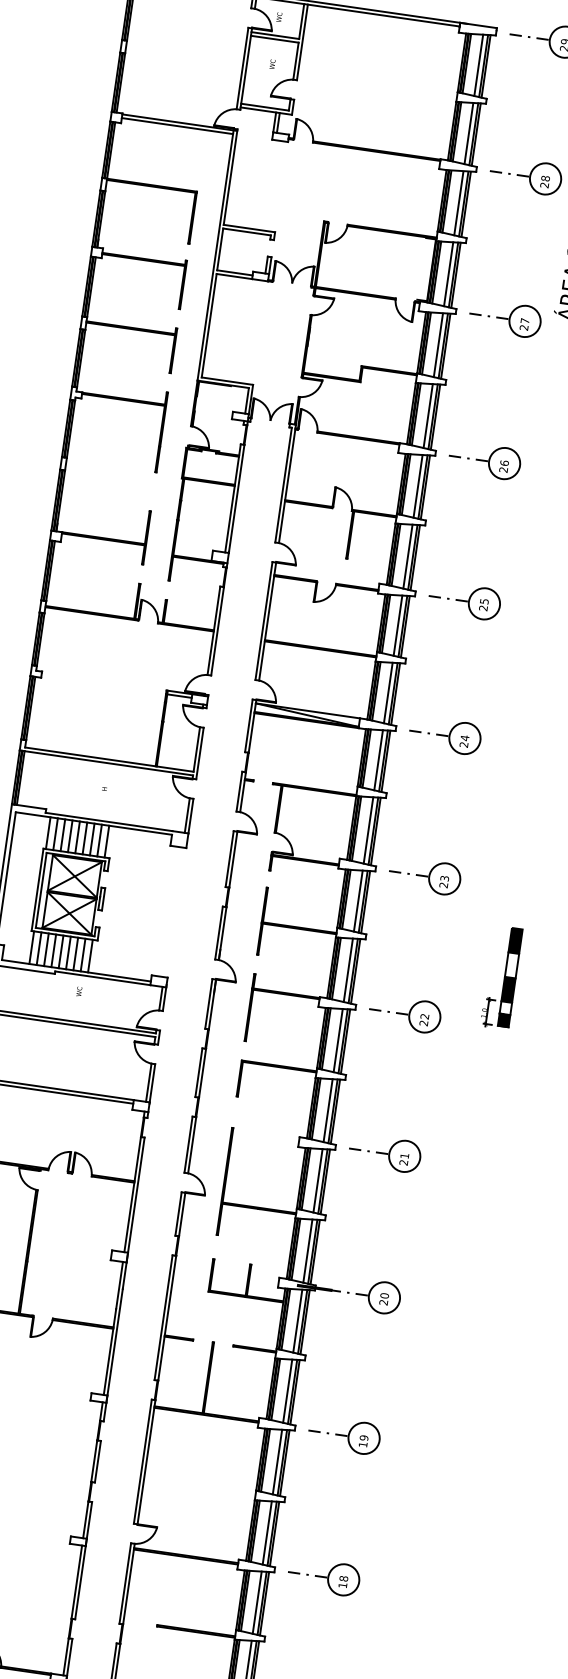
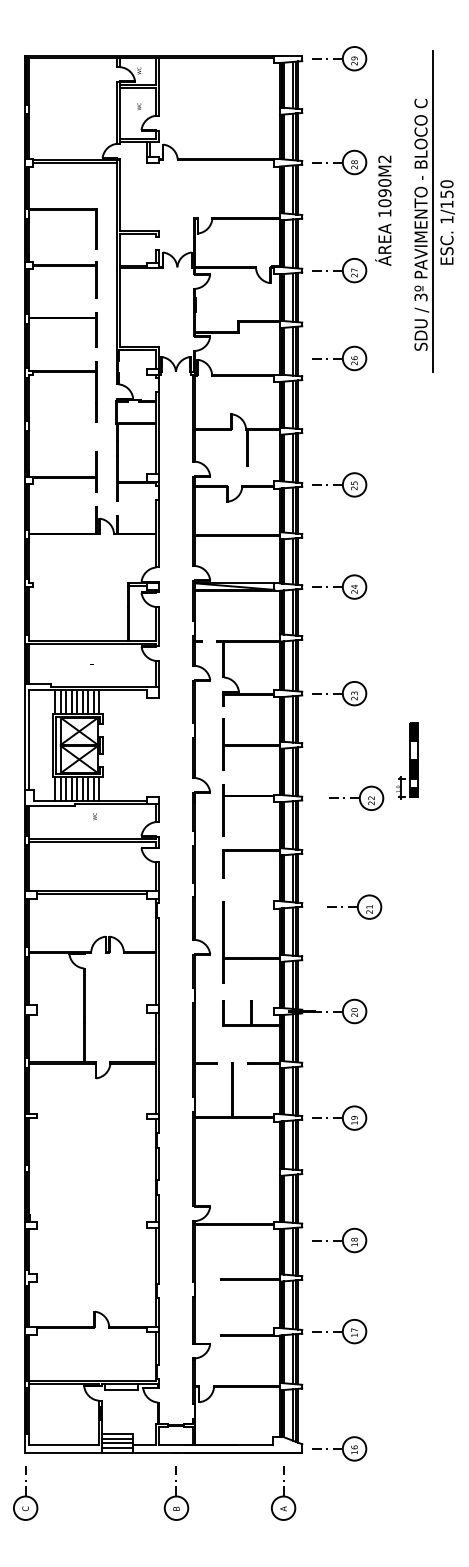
part: (484, 460) -> (339, 358), moved
part: (405, 1012) -> (356, 797), moved
part: (384, 1152) -> (354, 906), moved
part: (323, 1576) -> (339, 1240), moved

